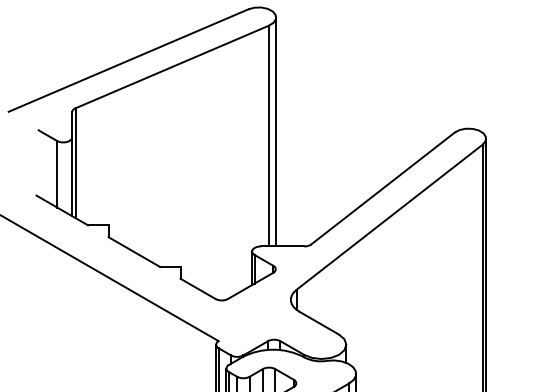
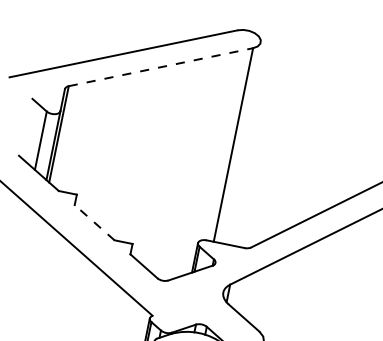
line: (172, 66) -> (161, 66), solid -> dashed
line: (276, 131) -> (240, 142), removed
line: (134, 252) -> (94, 223), solid -> dashed

